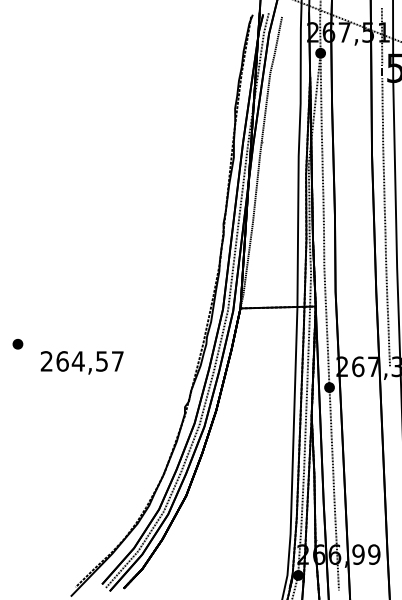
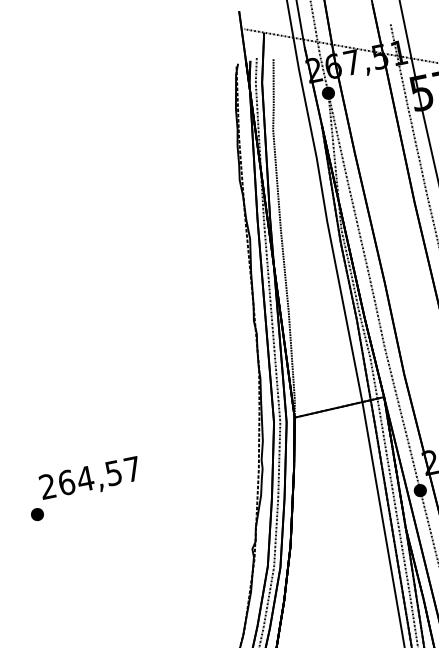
text: (81, 362) -> (89, 479), moved

